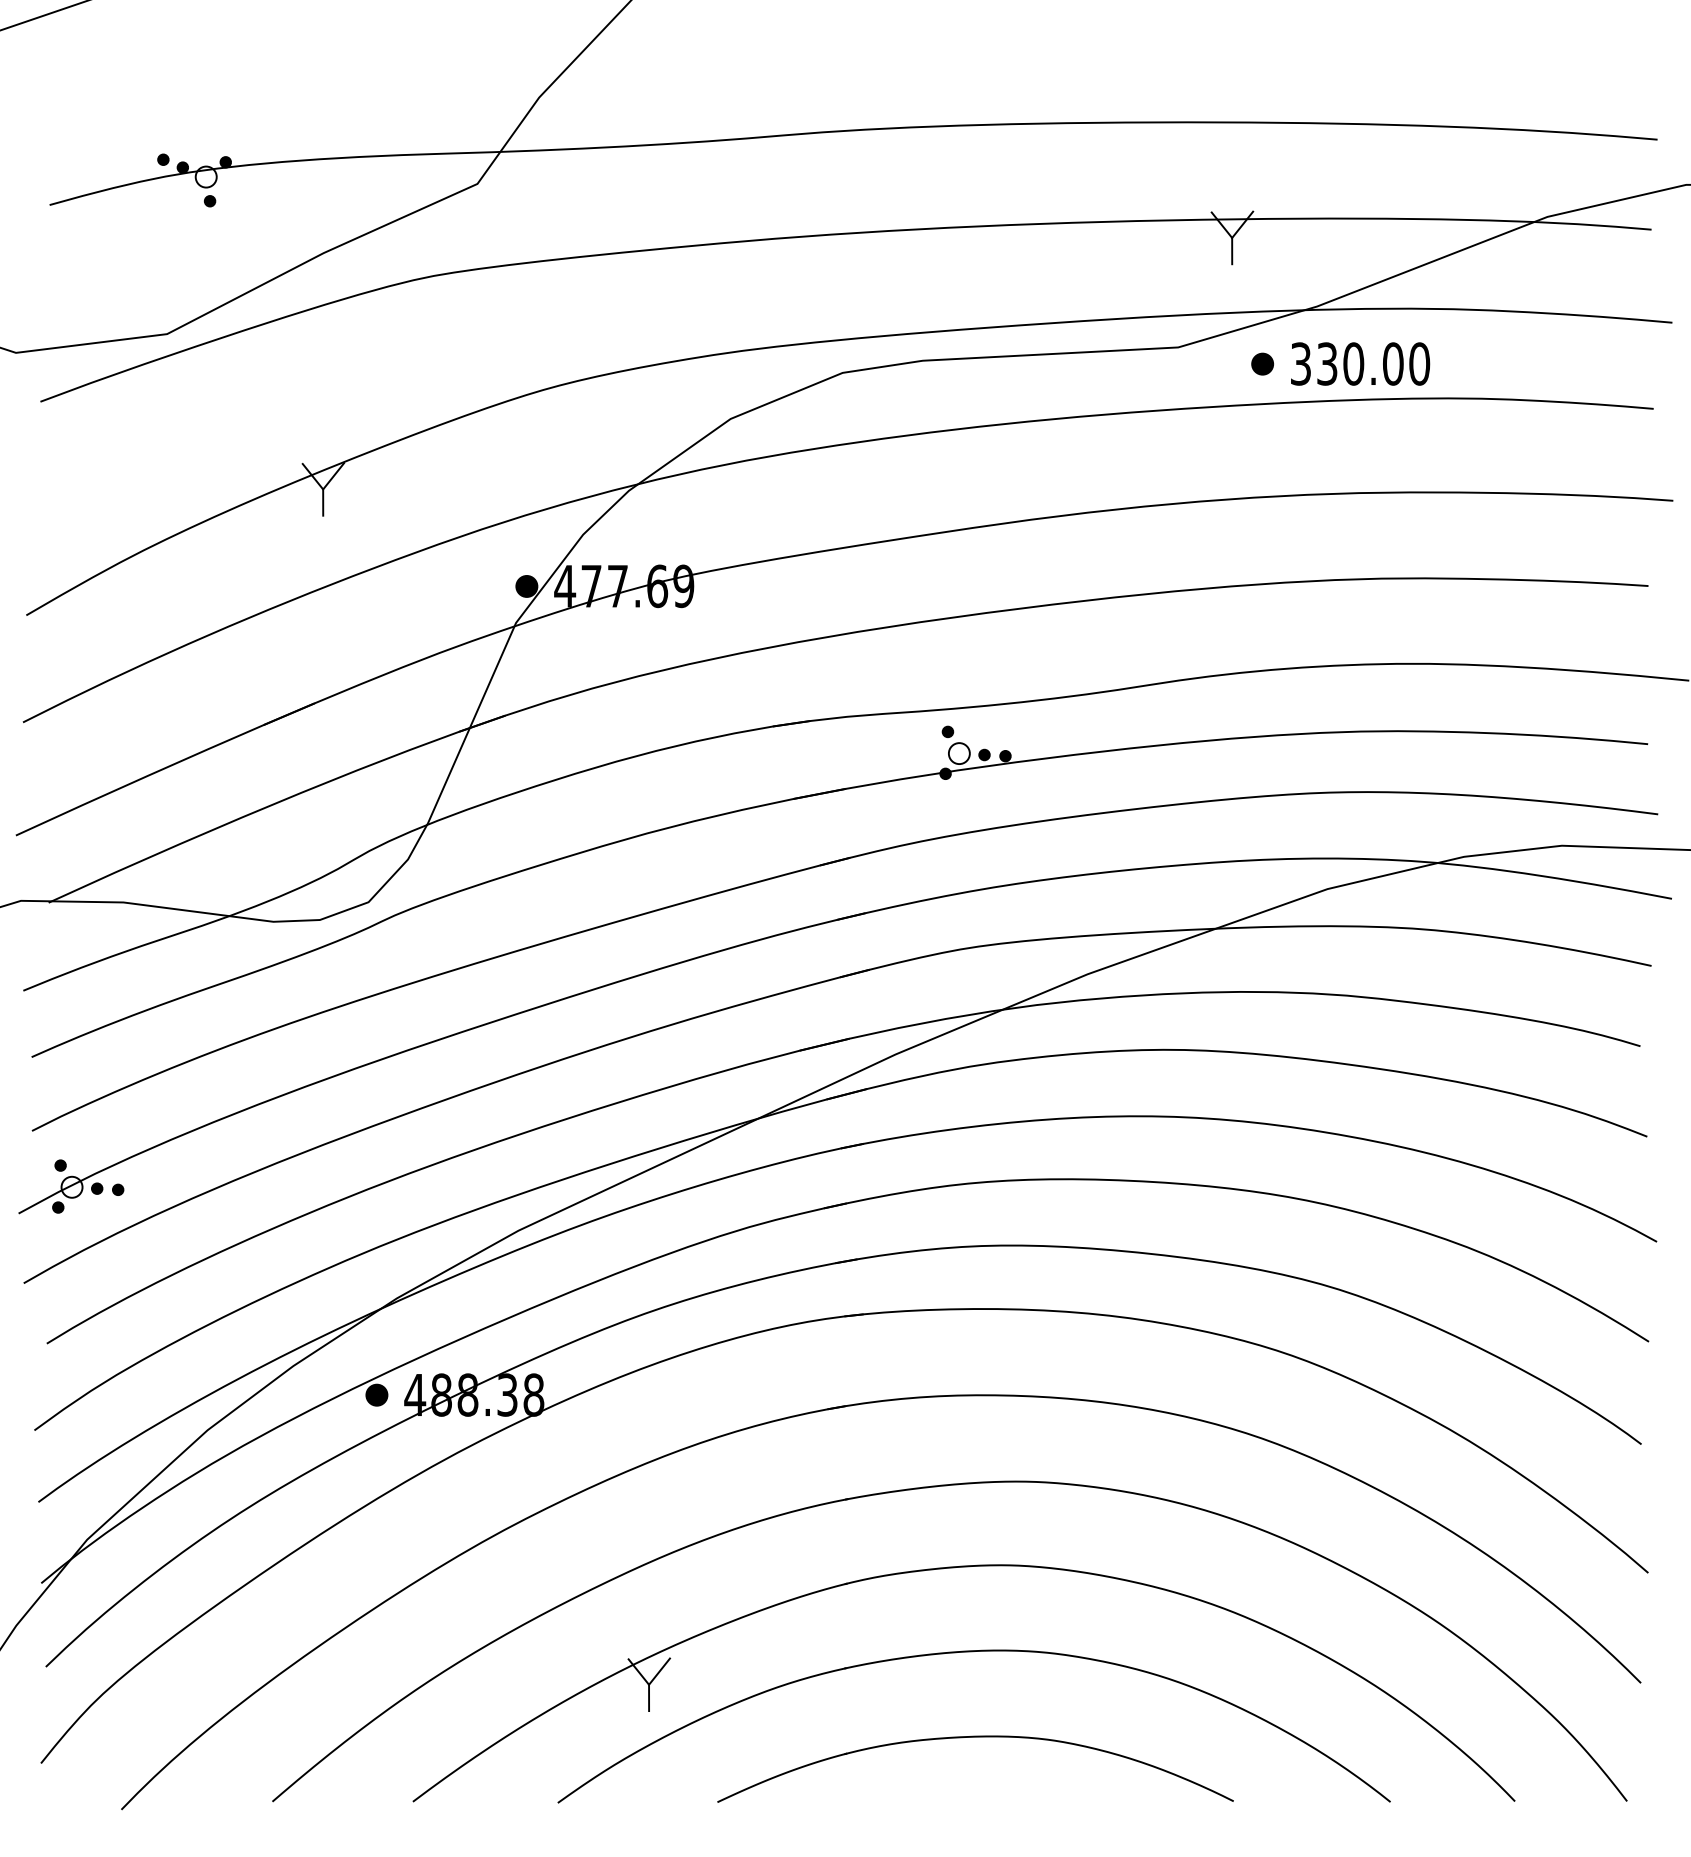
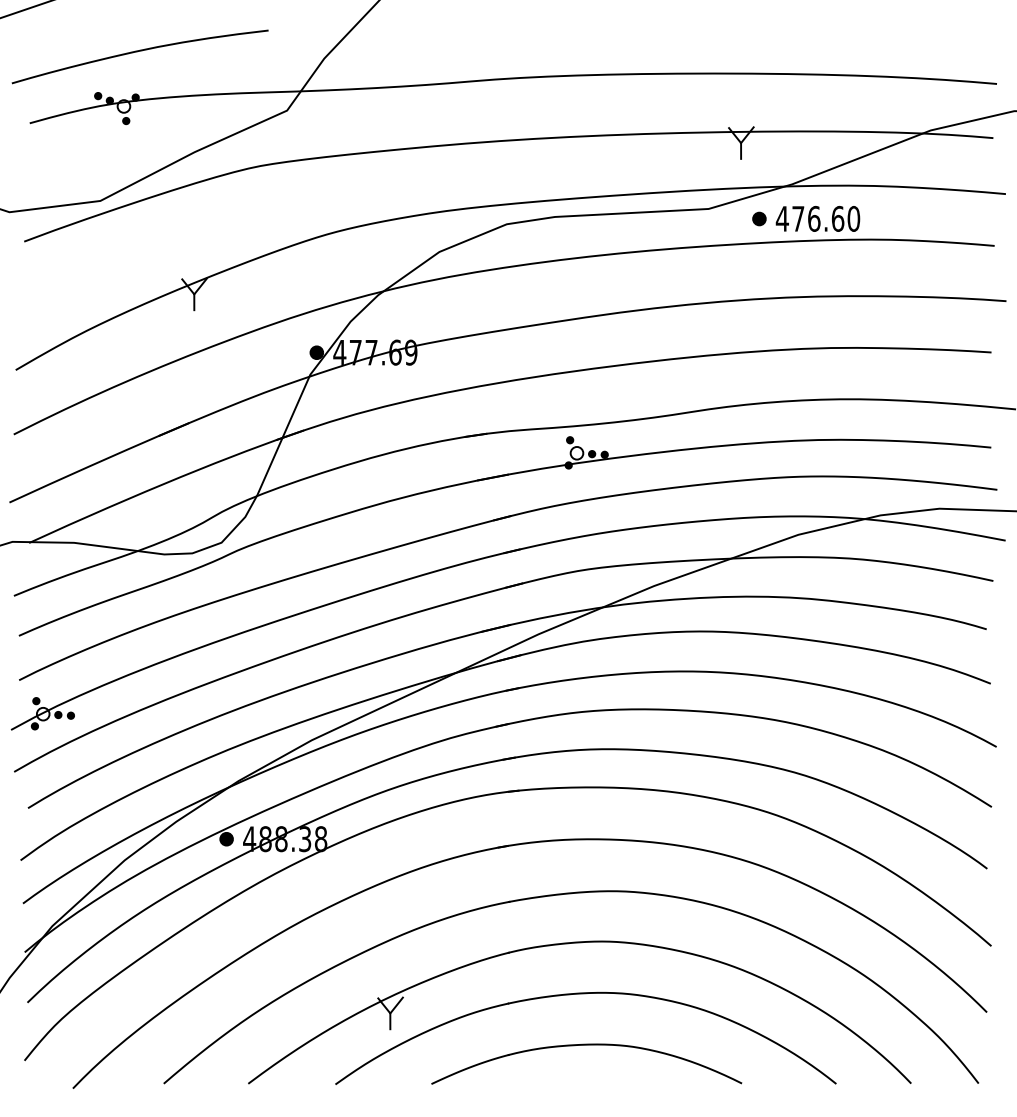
curve: (228, 87) -> (137, 52), added
text: (1345, 363) -> (809, 218), 330.00 -> 476.60

